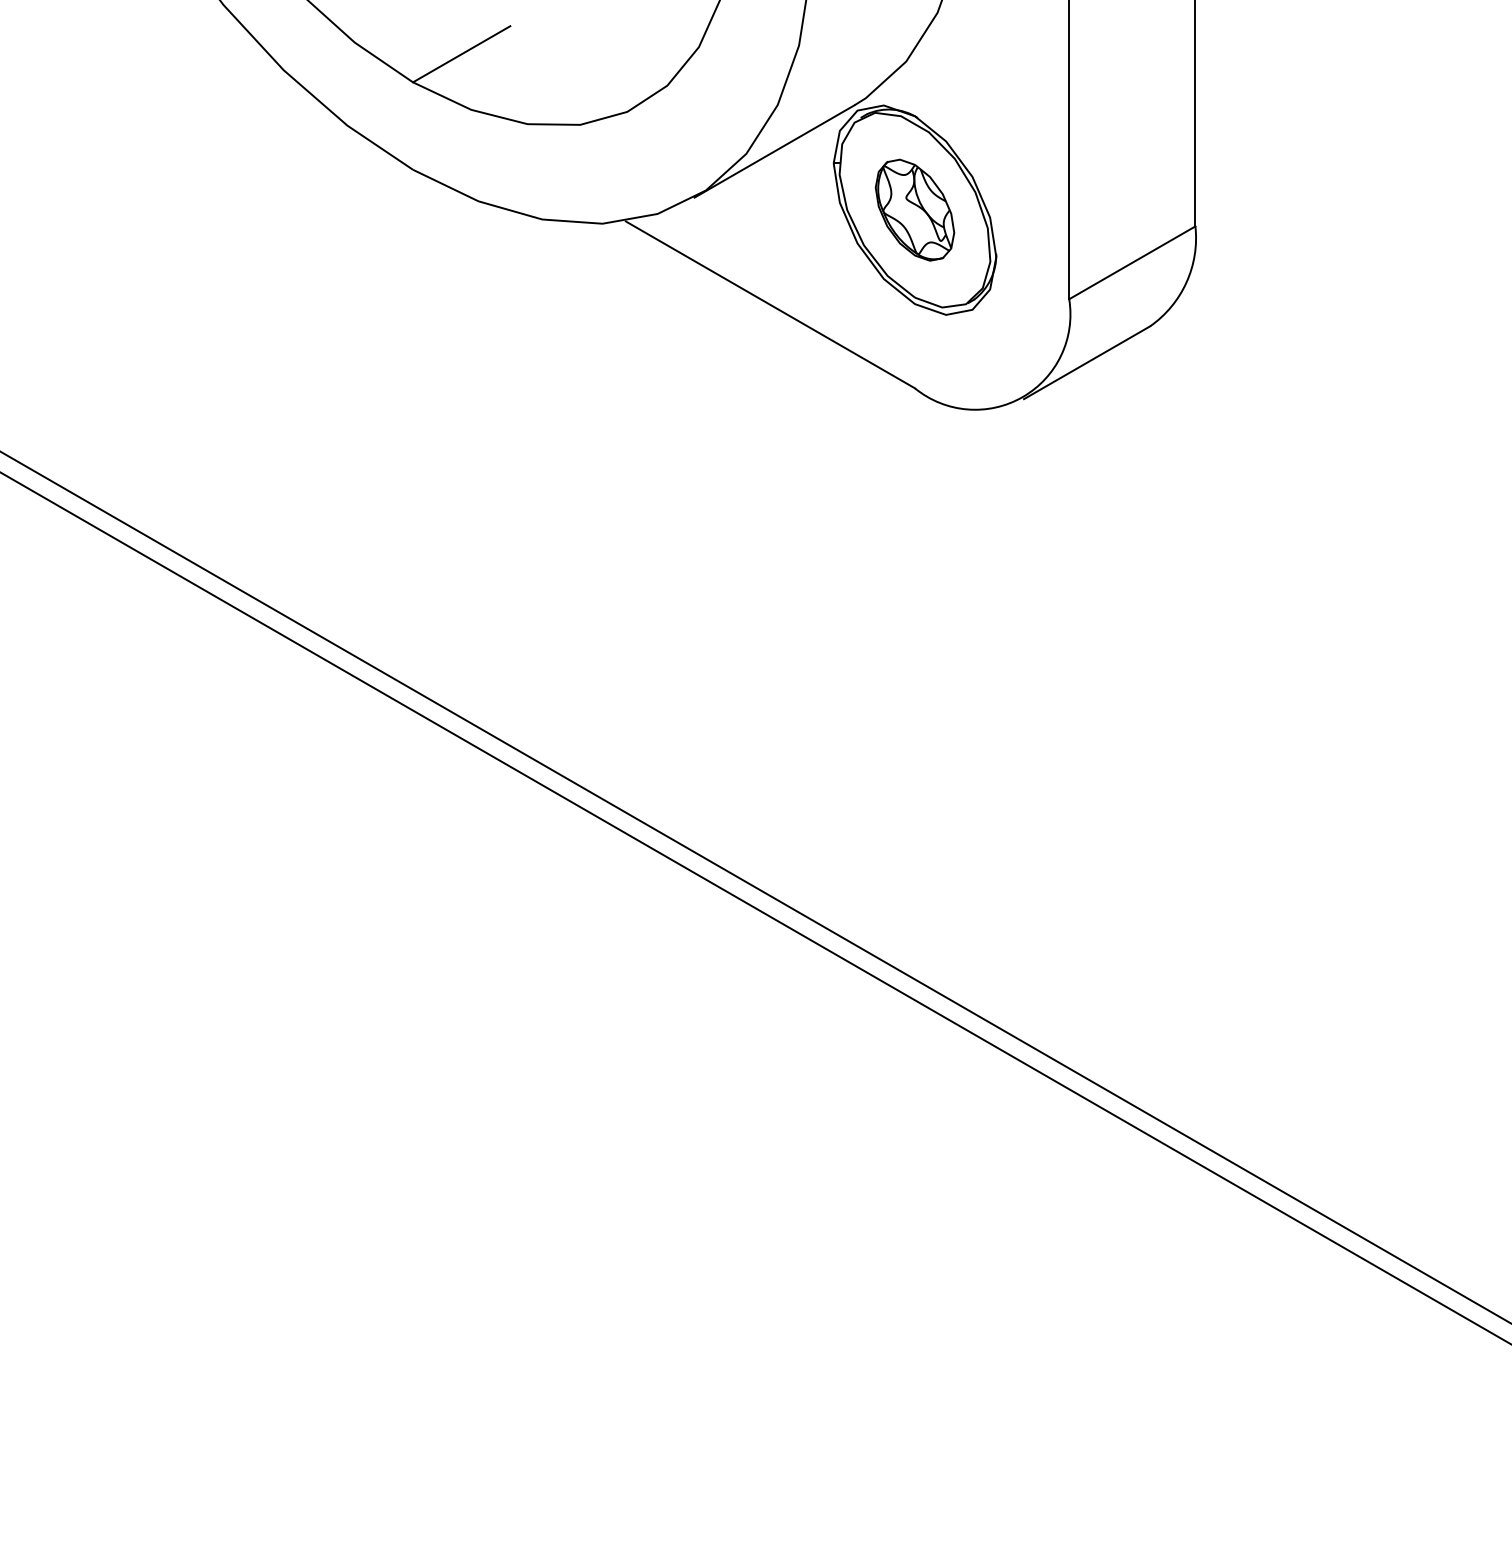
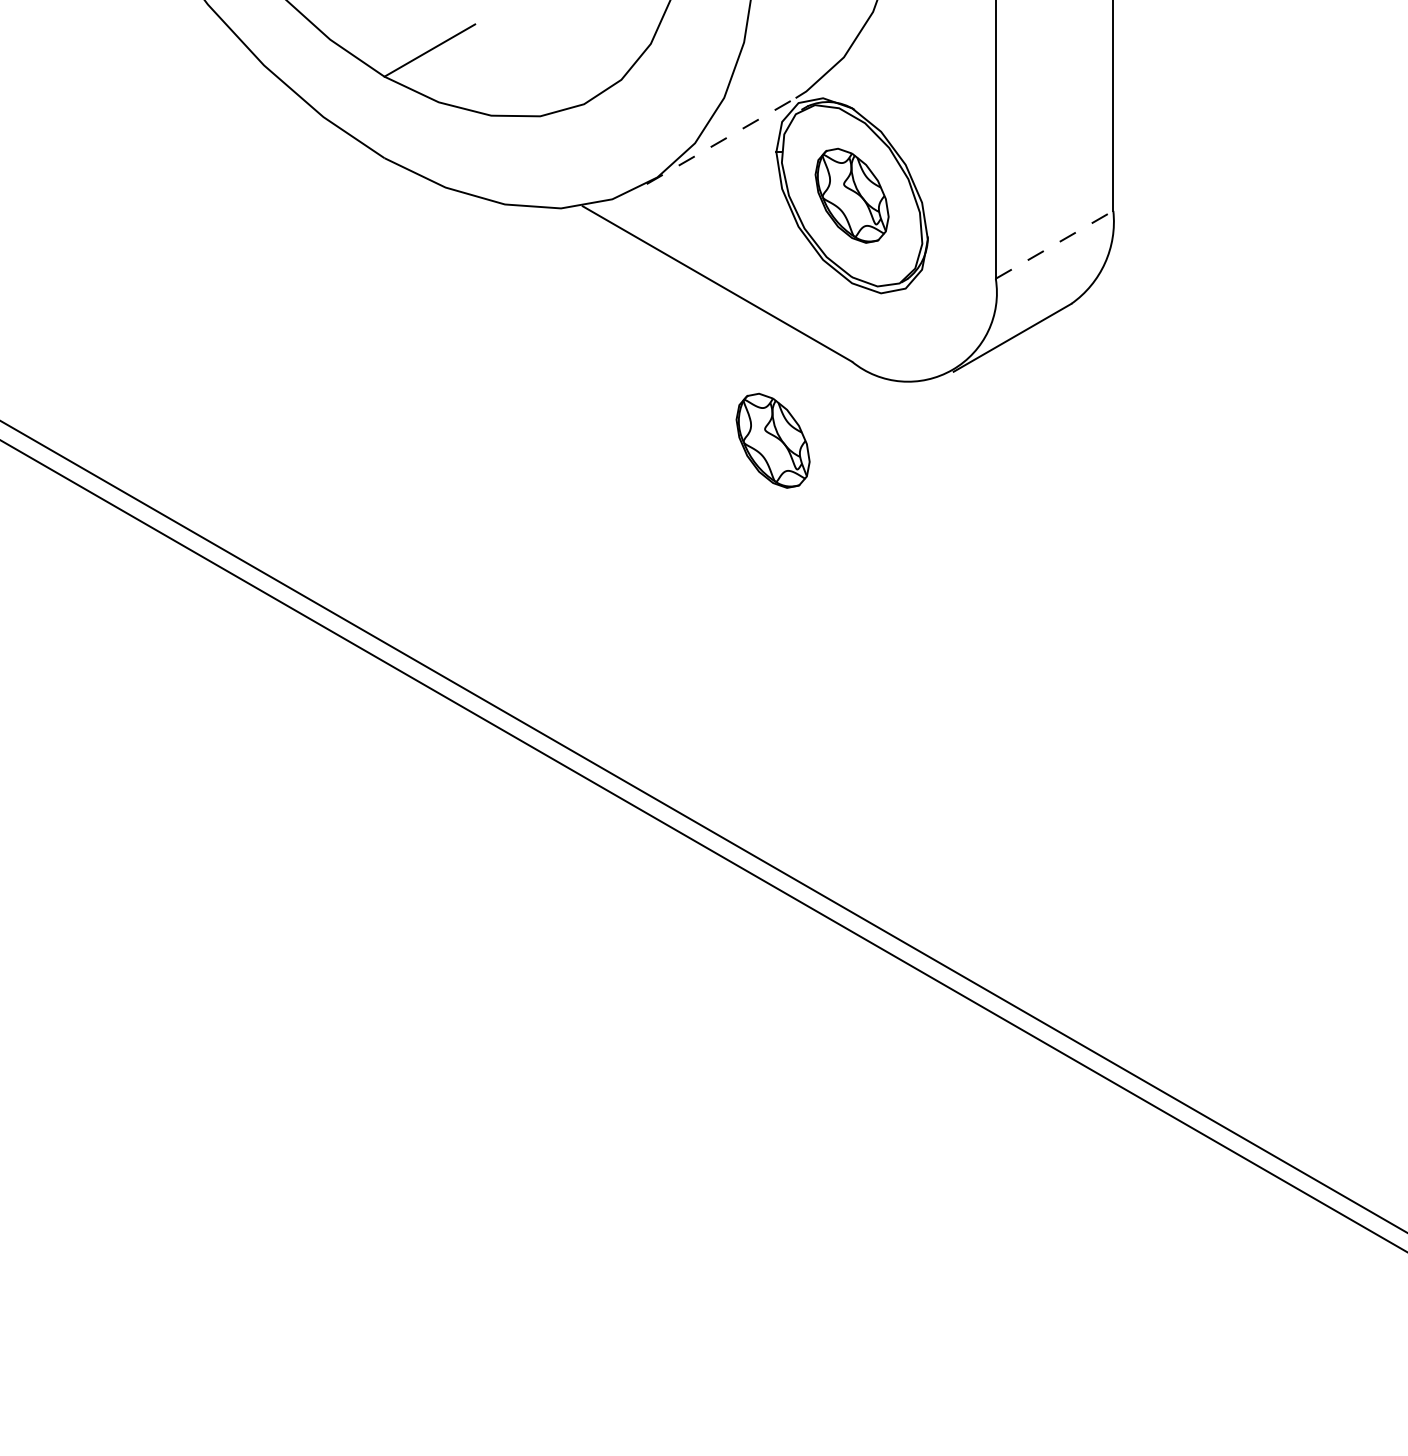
line: (774, 151) -> (721, 141), solid -> dashed
line: (1132, 262) -> (1054, 244), solid -> dashed
part: (829, 472) -> (772, 440), added

